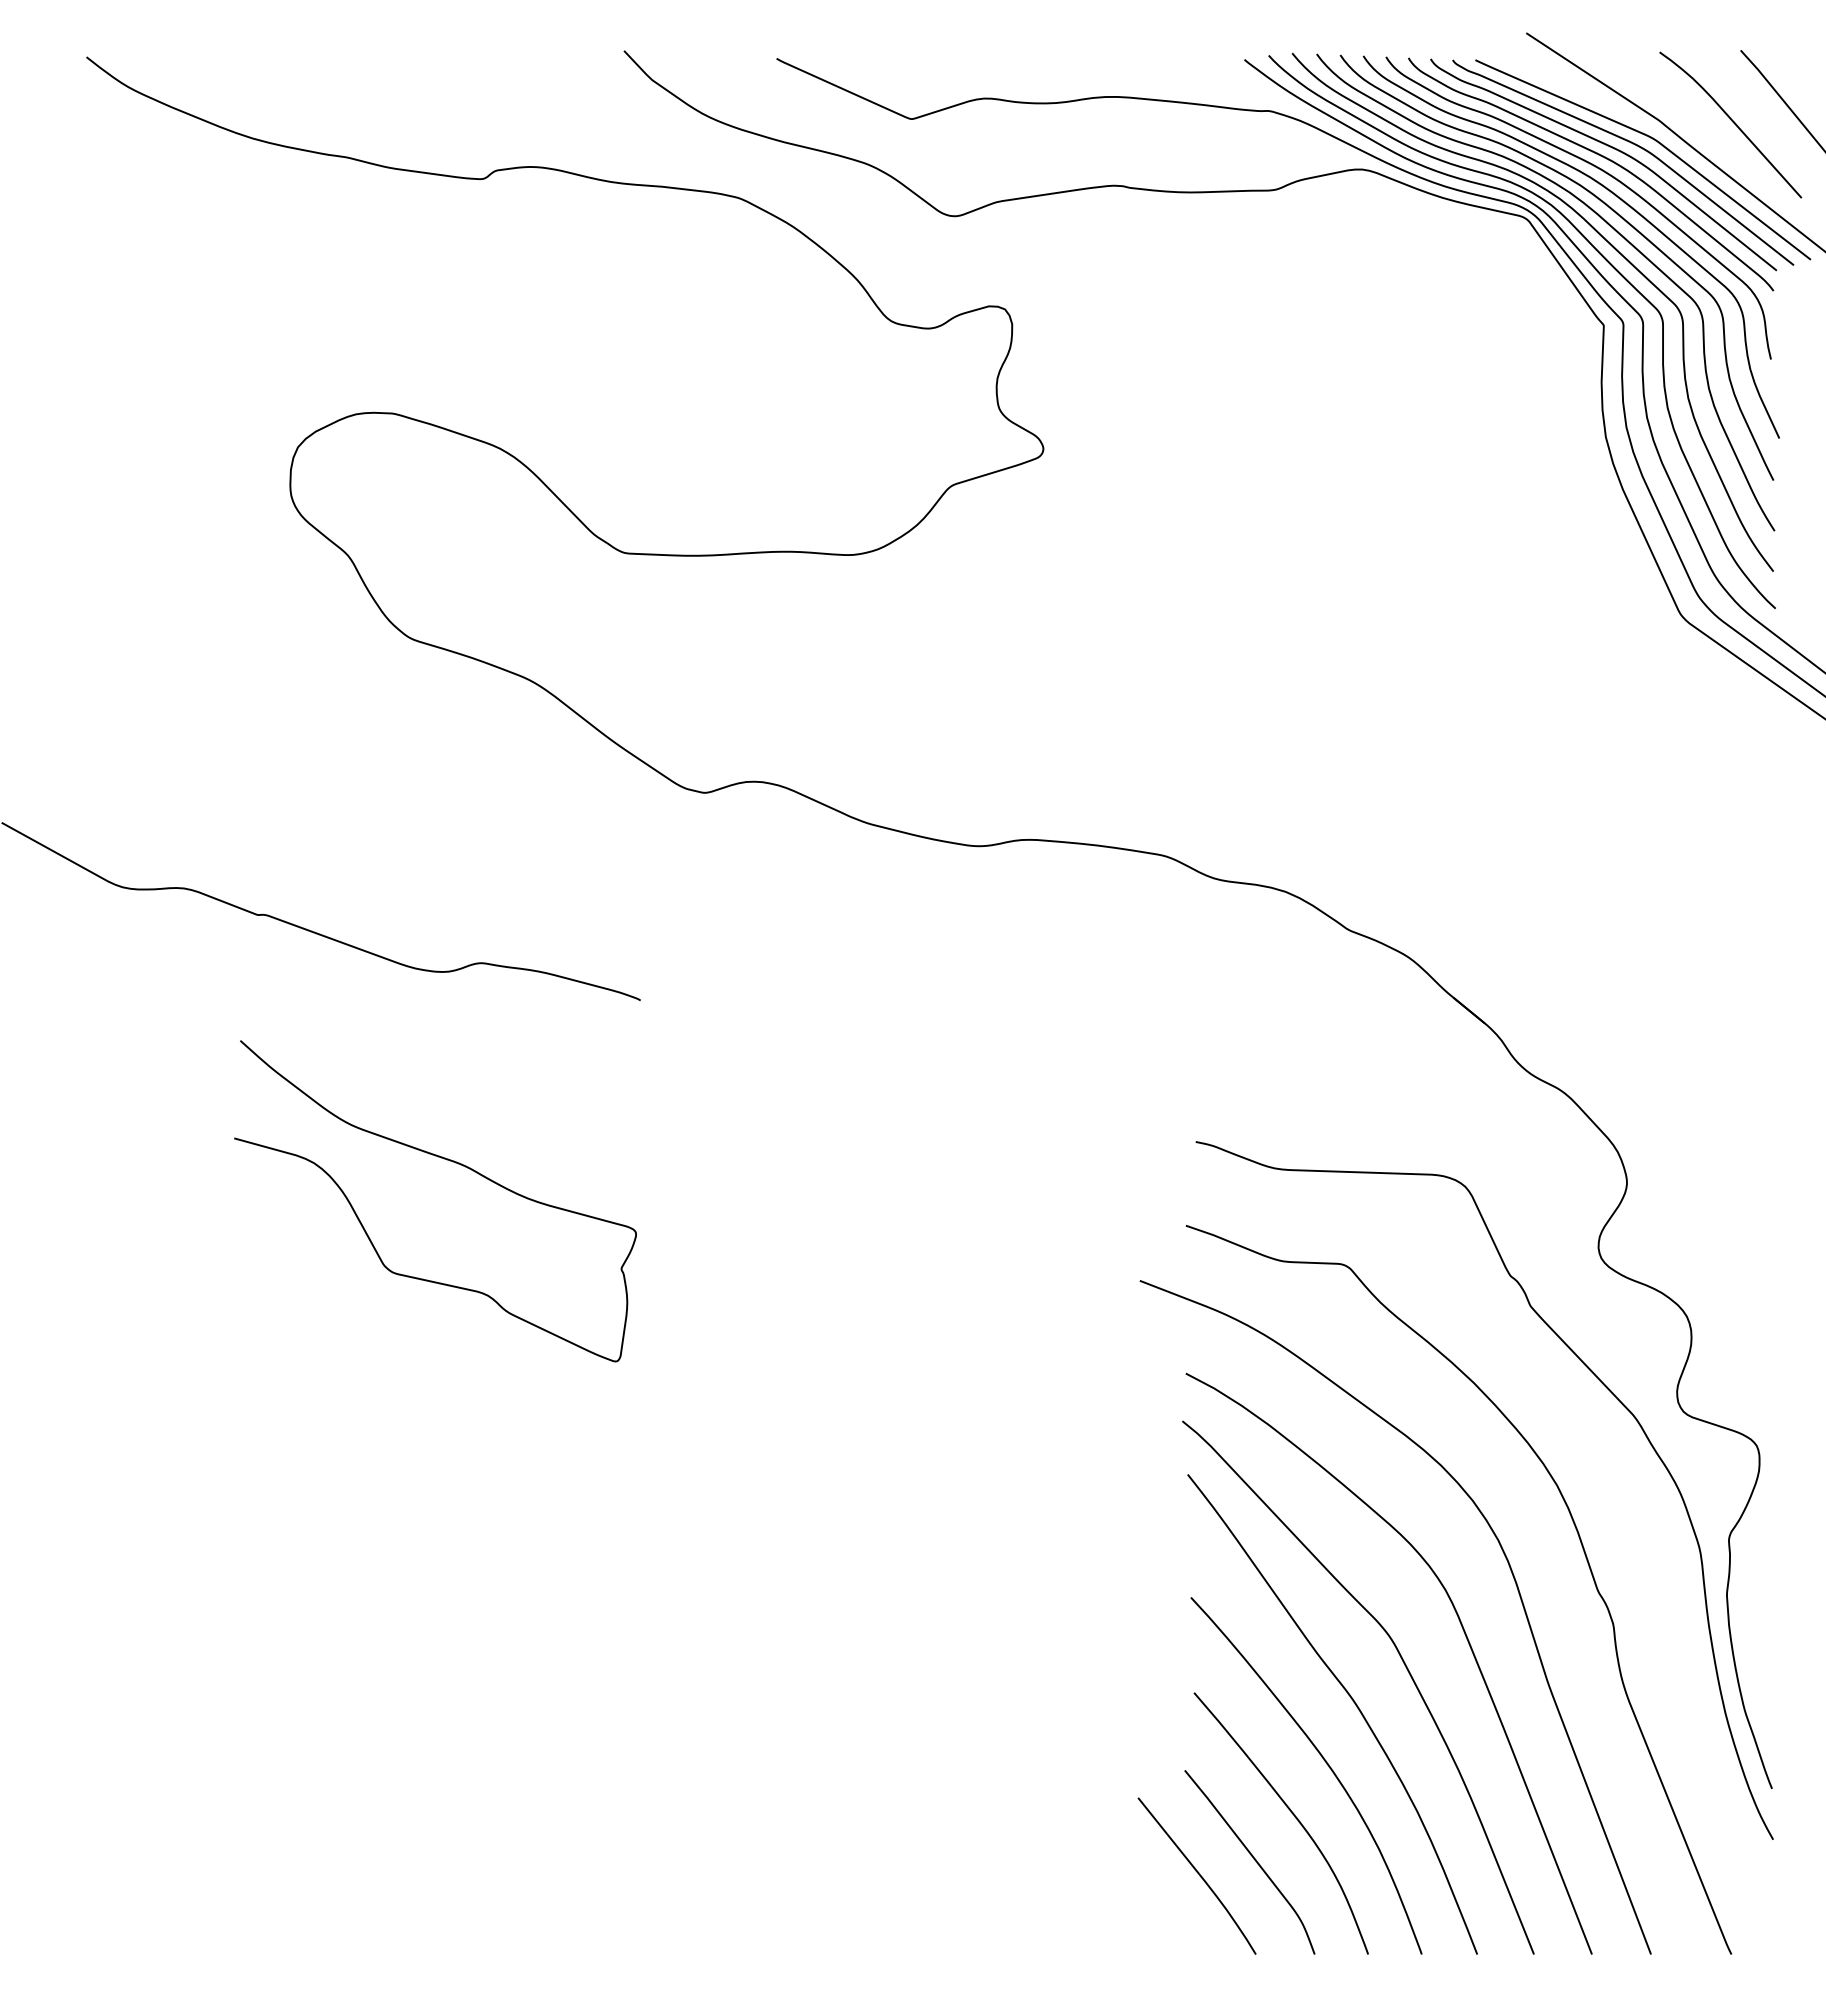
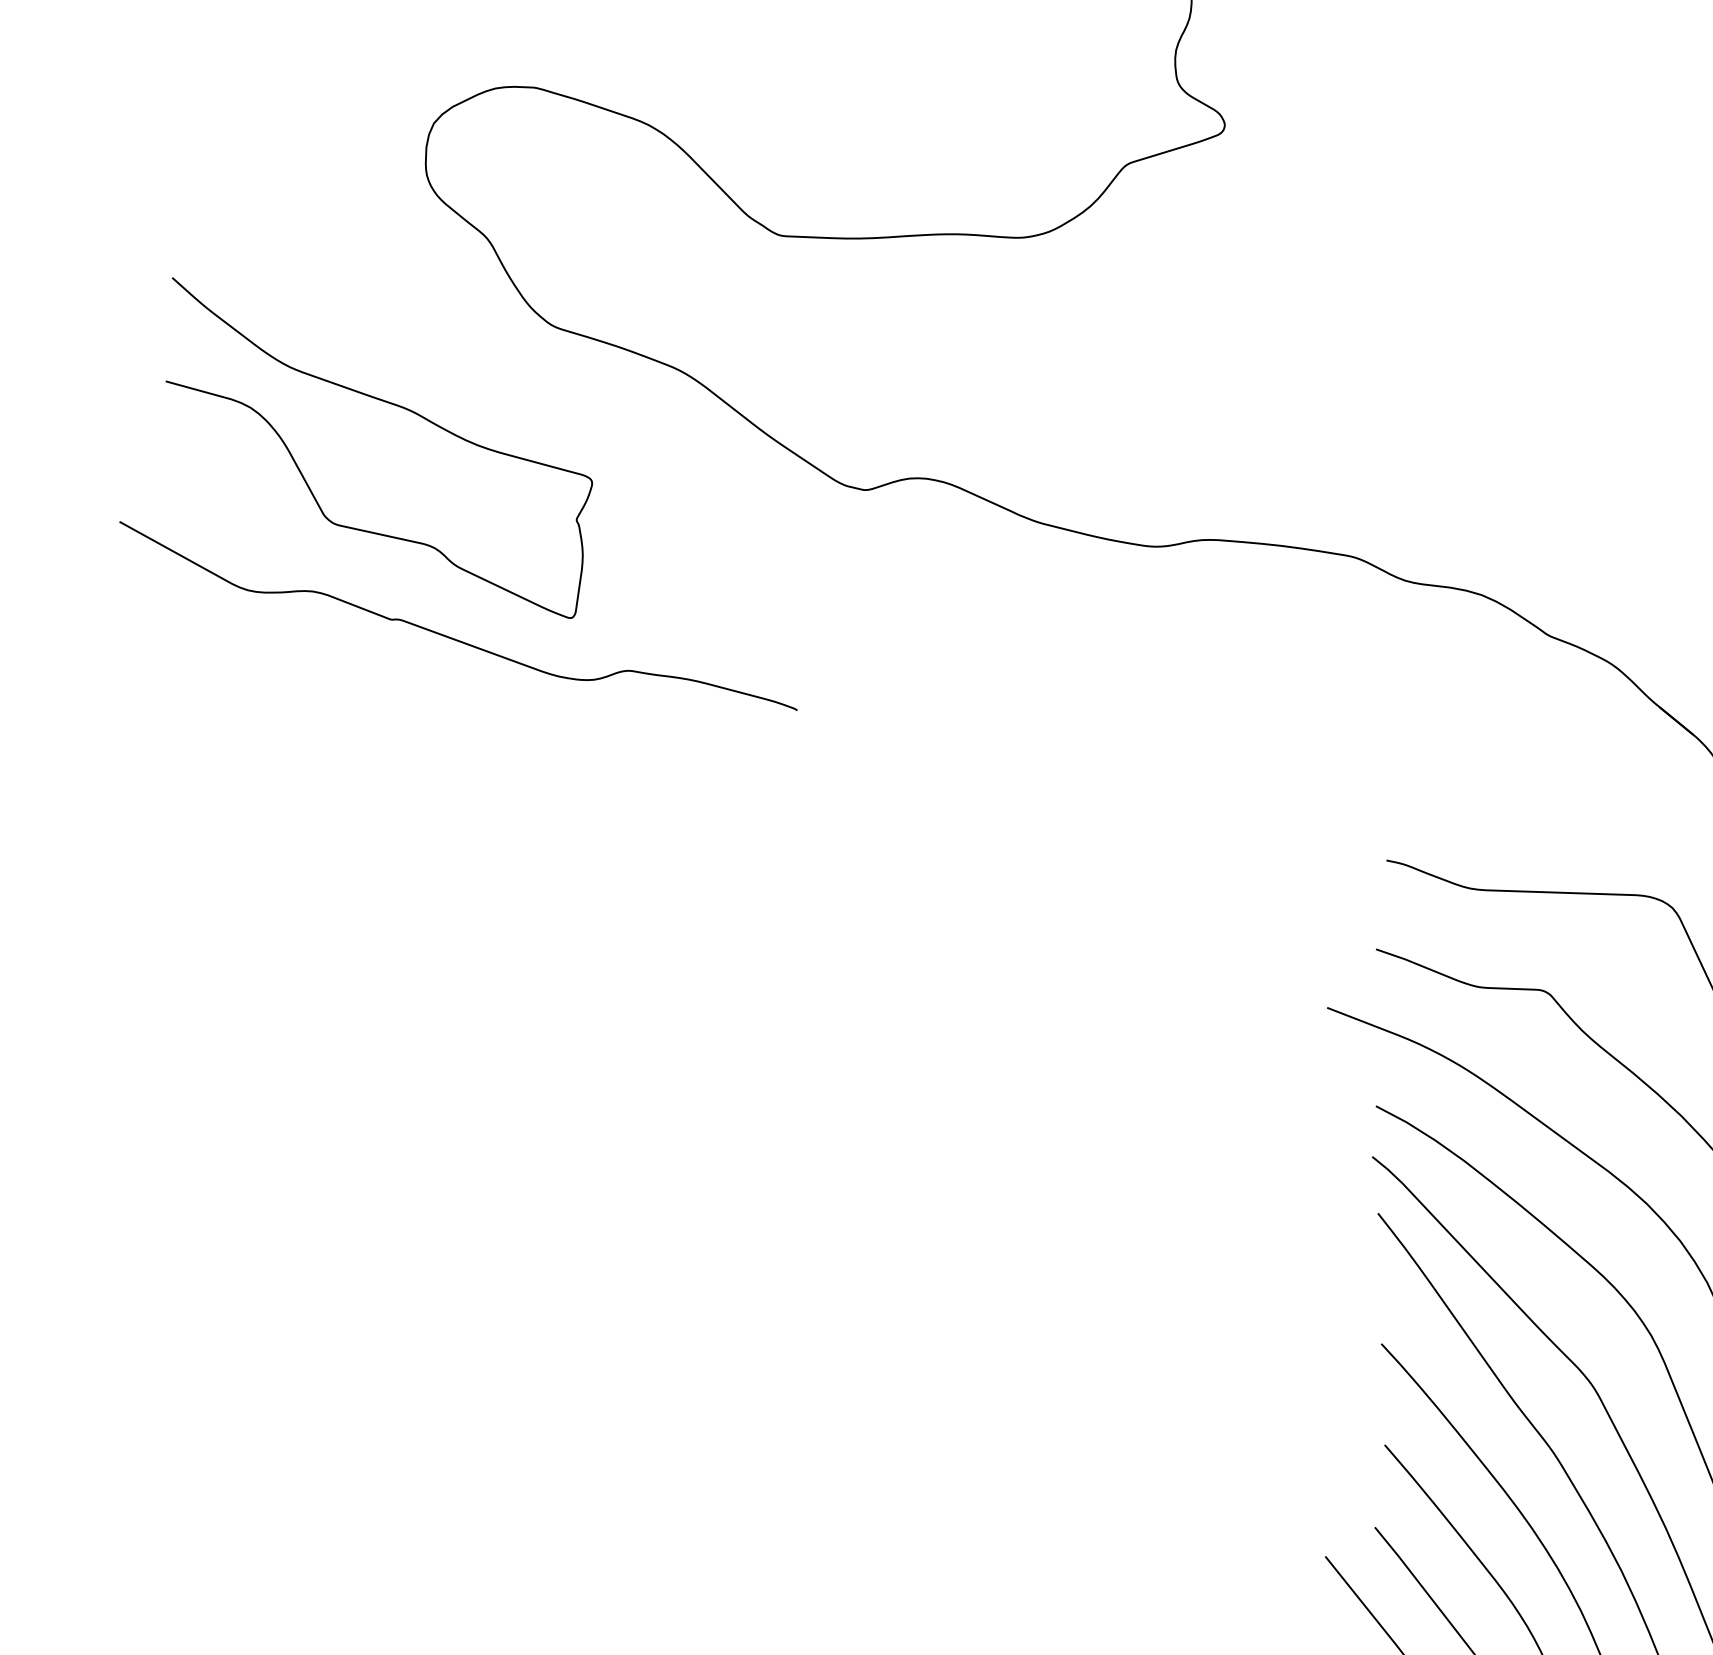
curve: (452, 1162) -> (397, 406), moved

